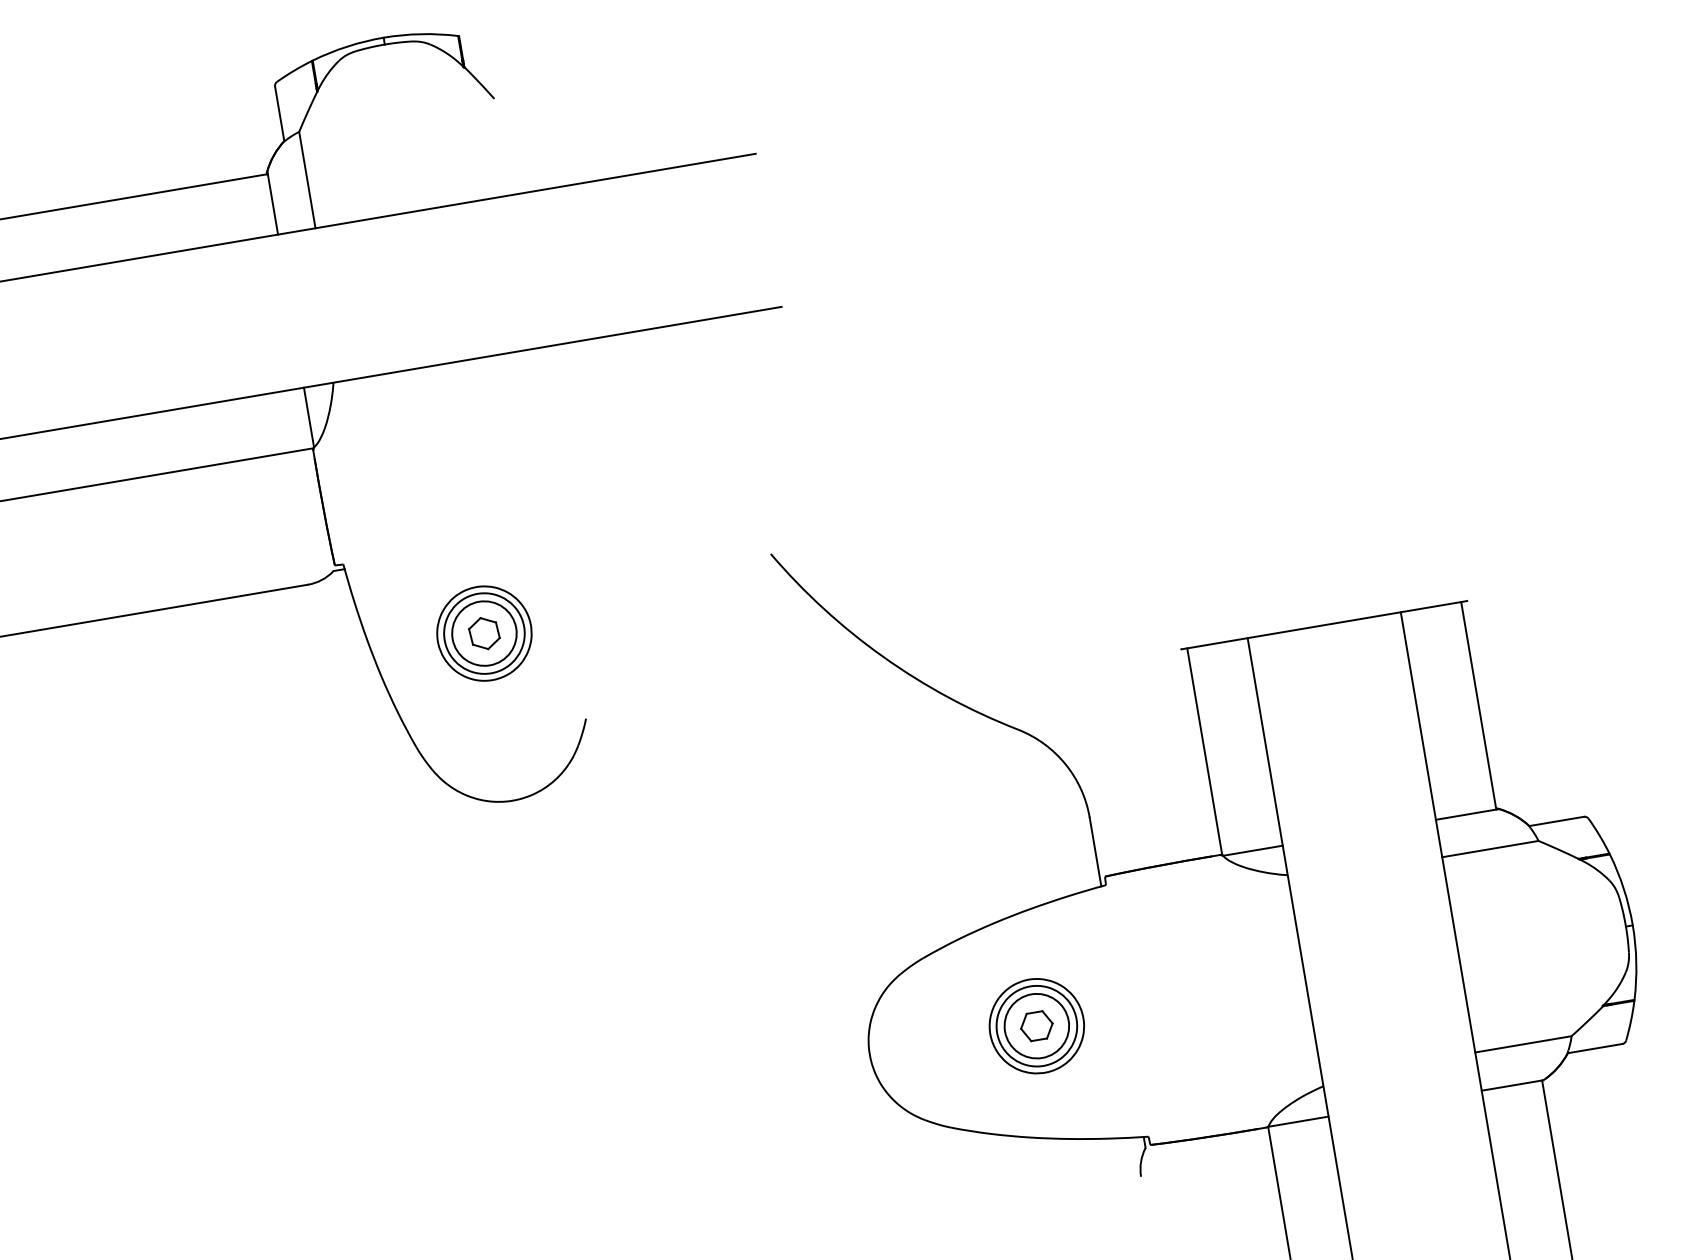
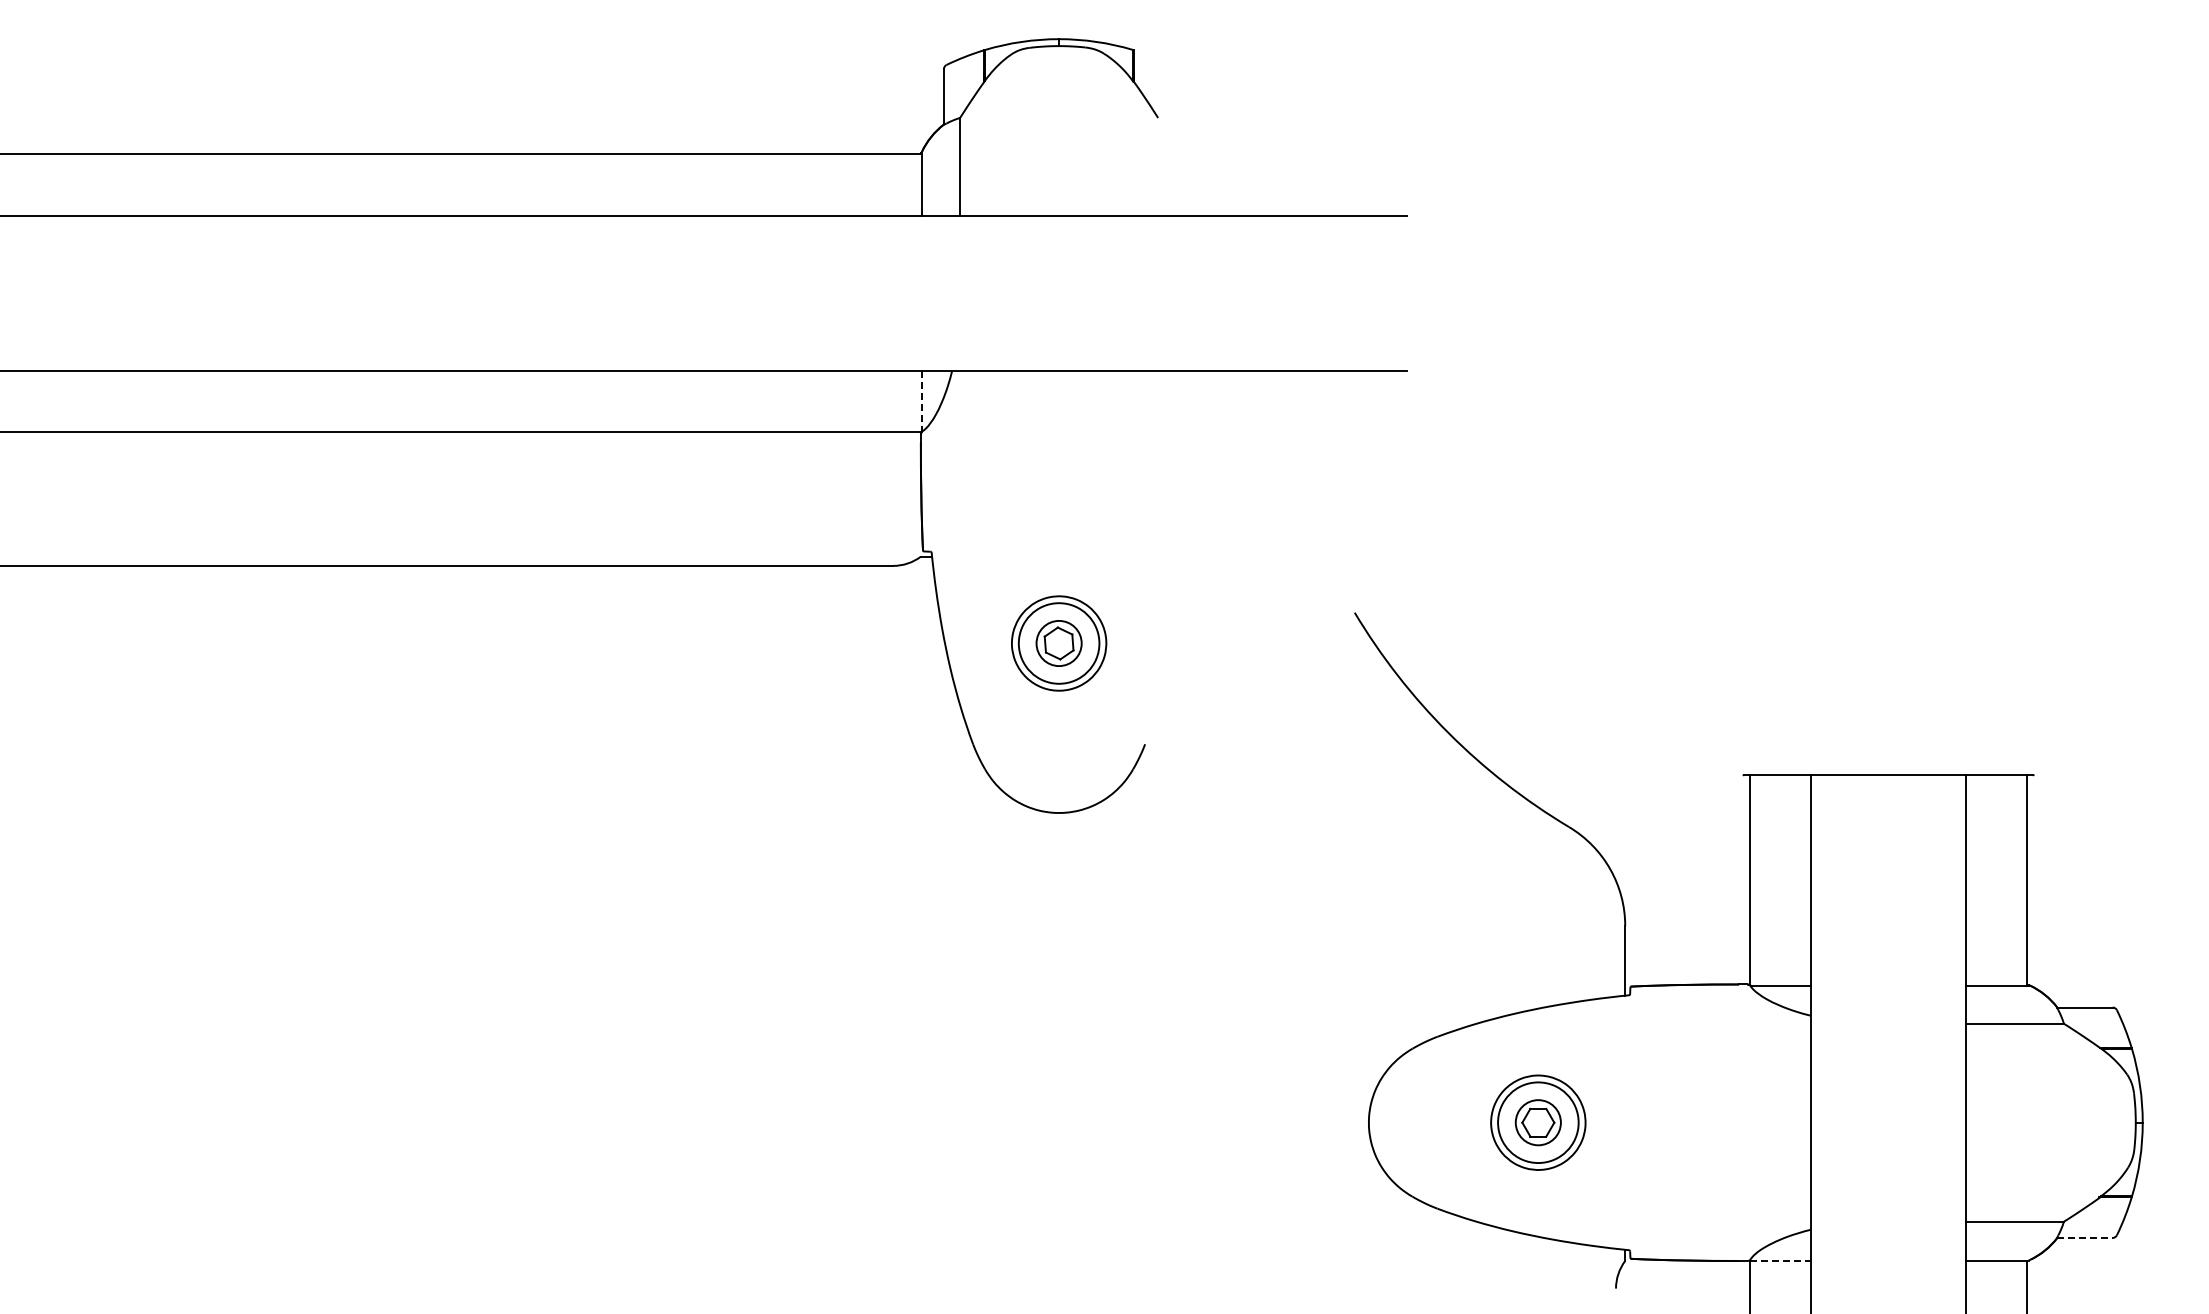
line: (309, 416) -> (922, 400), solid -> dashed
circle: (483, 633) -> (1058, 643), size x0.7
circle: (1036, 1025) -> (1538, 1122), size x0.7
line: (1595, 1048) -> (2085, 1237), solid -> dashed
line: (1298, 1121) -> (1780, 1260), solid -> dashed

